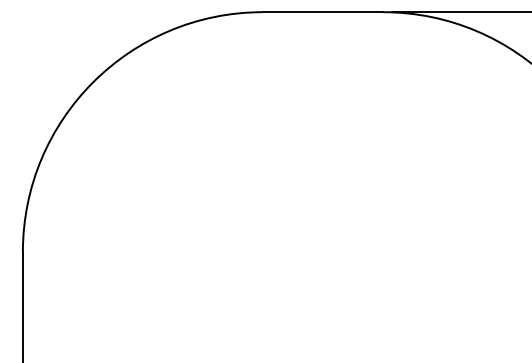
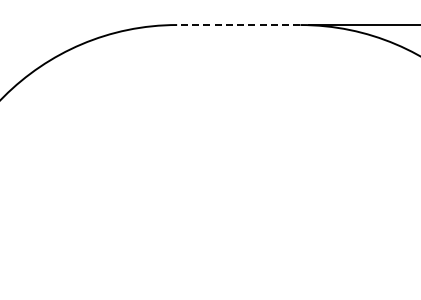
line: (322, 12) -> (238, 25), solid -> dashed

